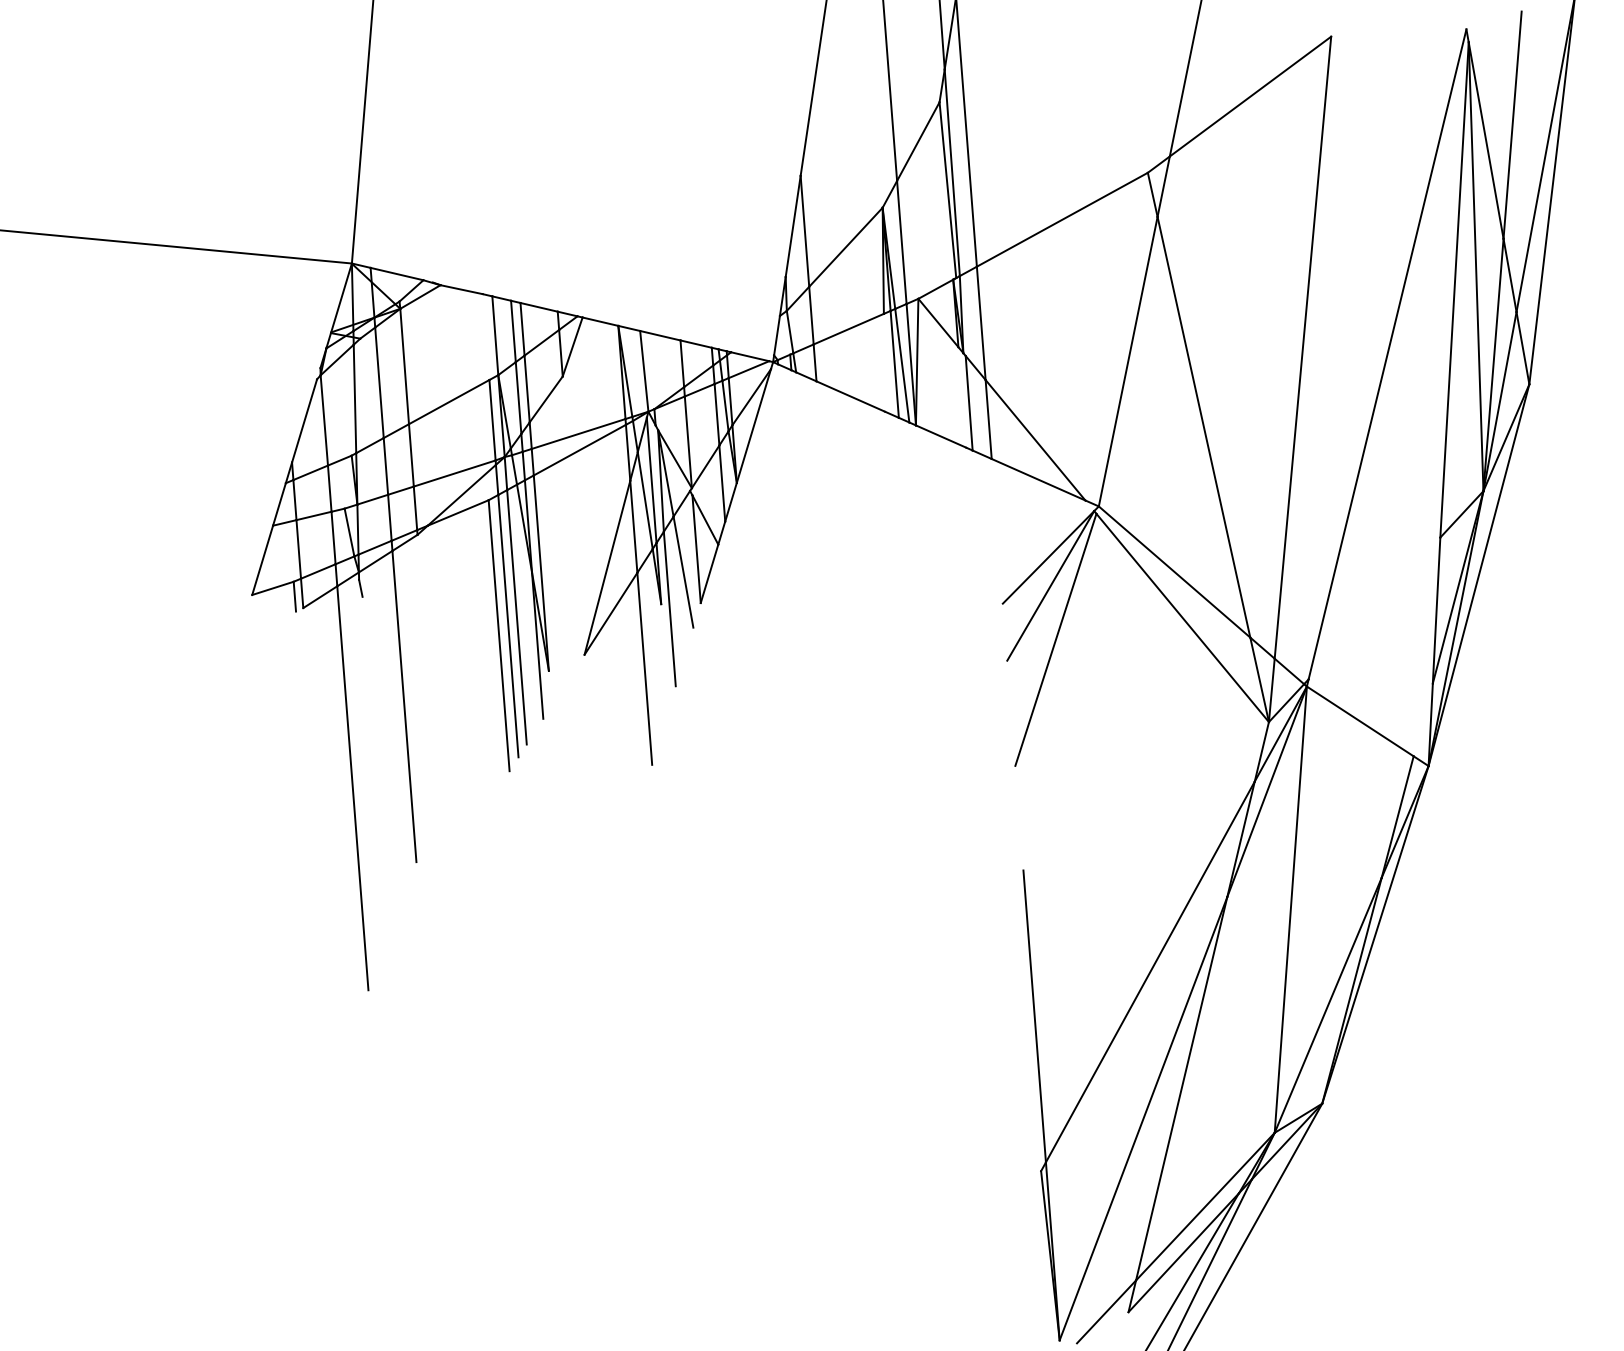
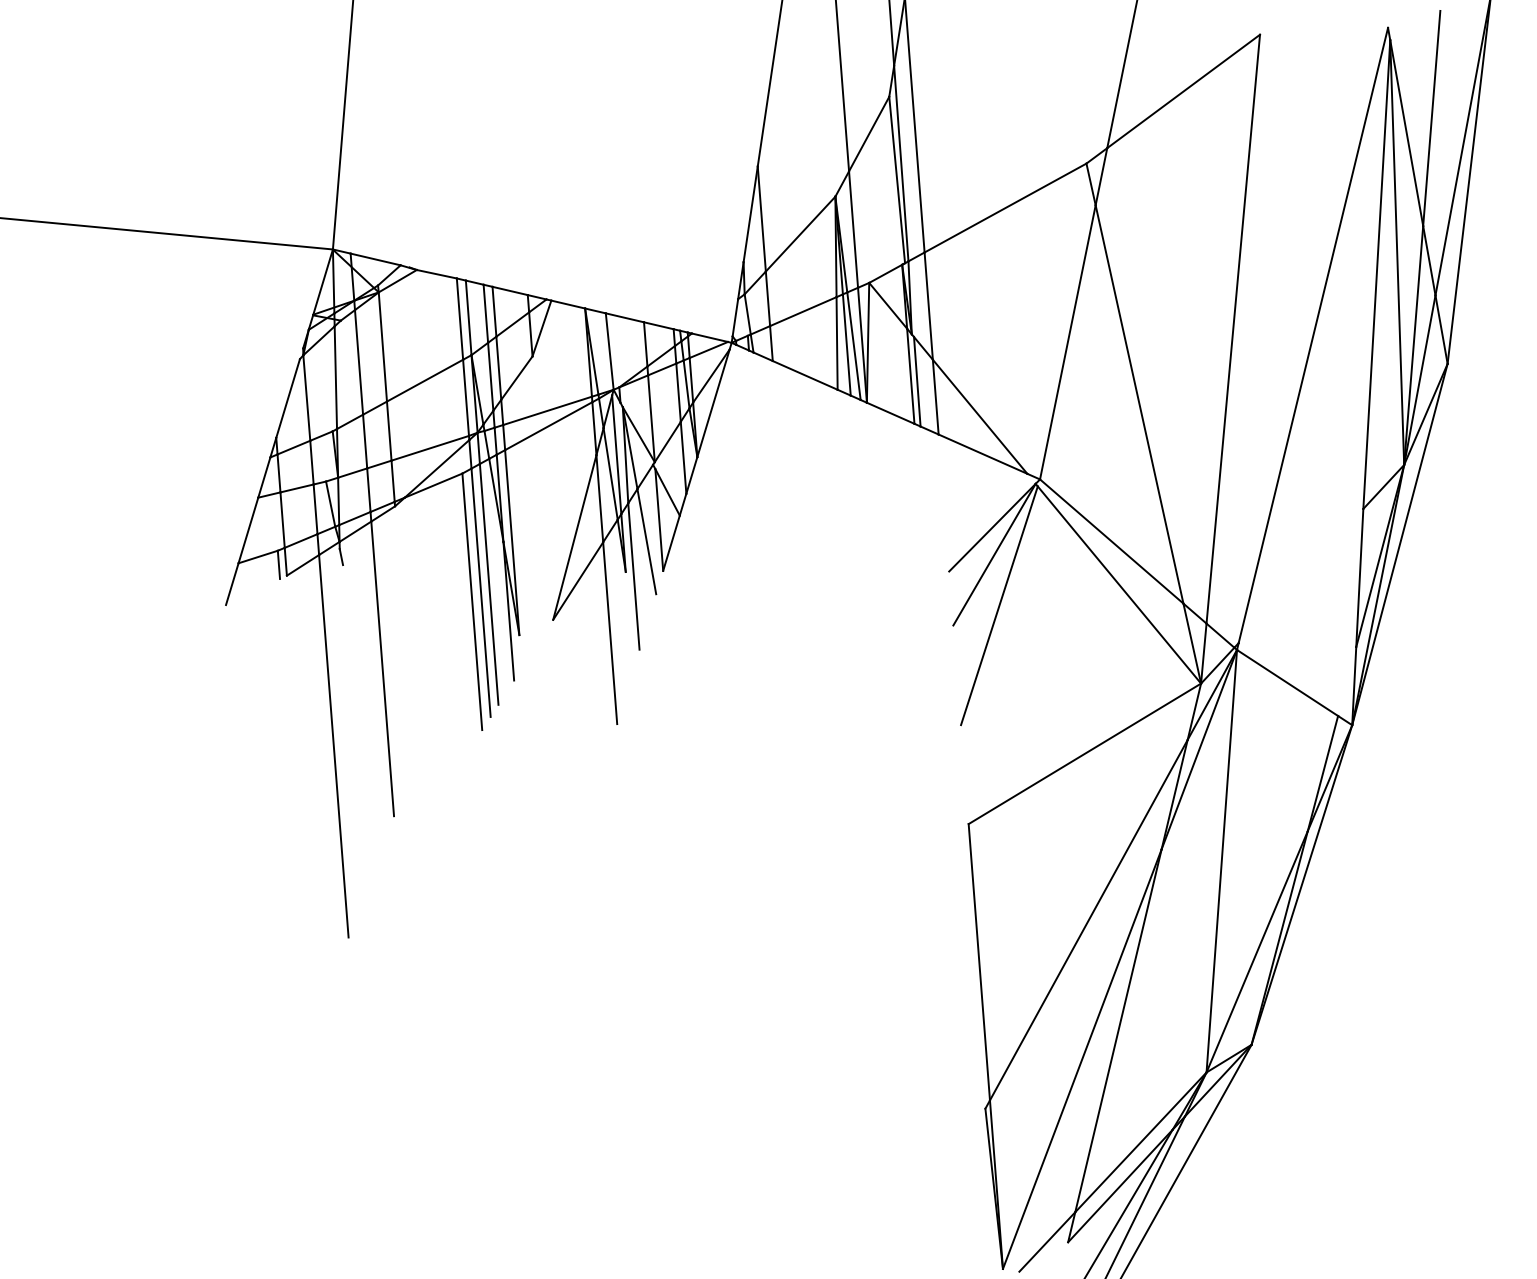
line: (485, 337) -> (459, 319), added
line: (884, 362) -> (837, 343), added
line: (962, 397) -> (910, 376), added
line: (245, 617) -> (232, 584), added
line: (1145, 796) -> (1084, 754), added

